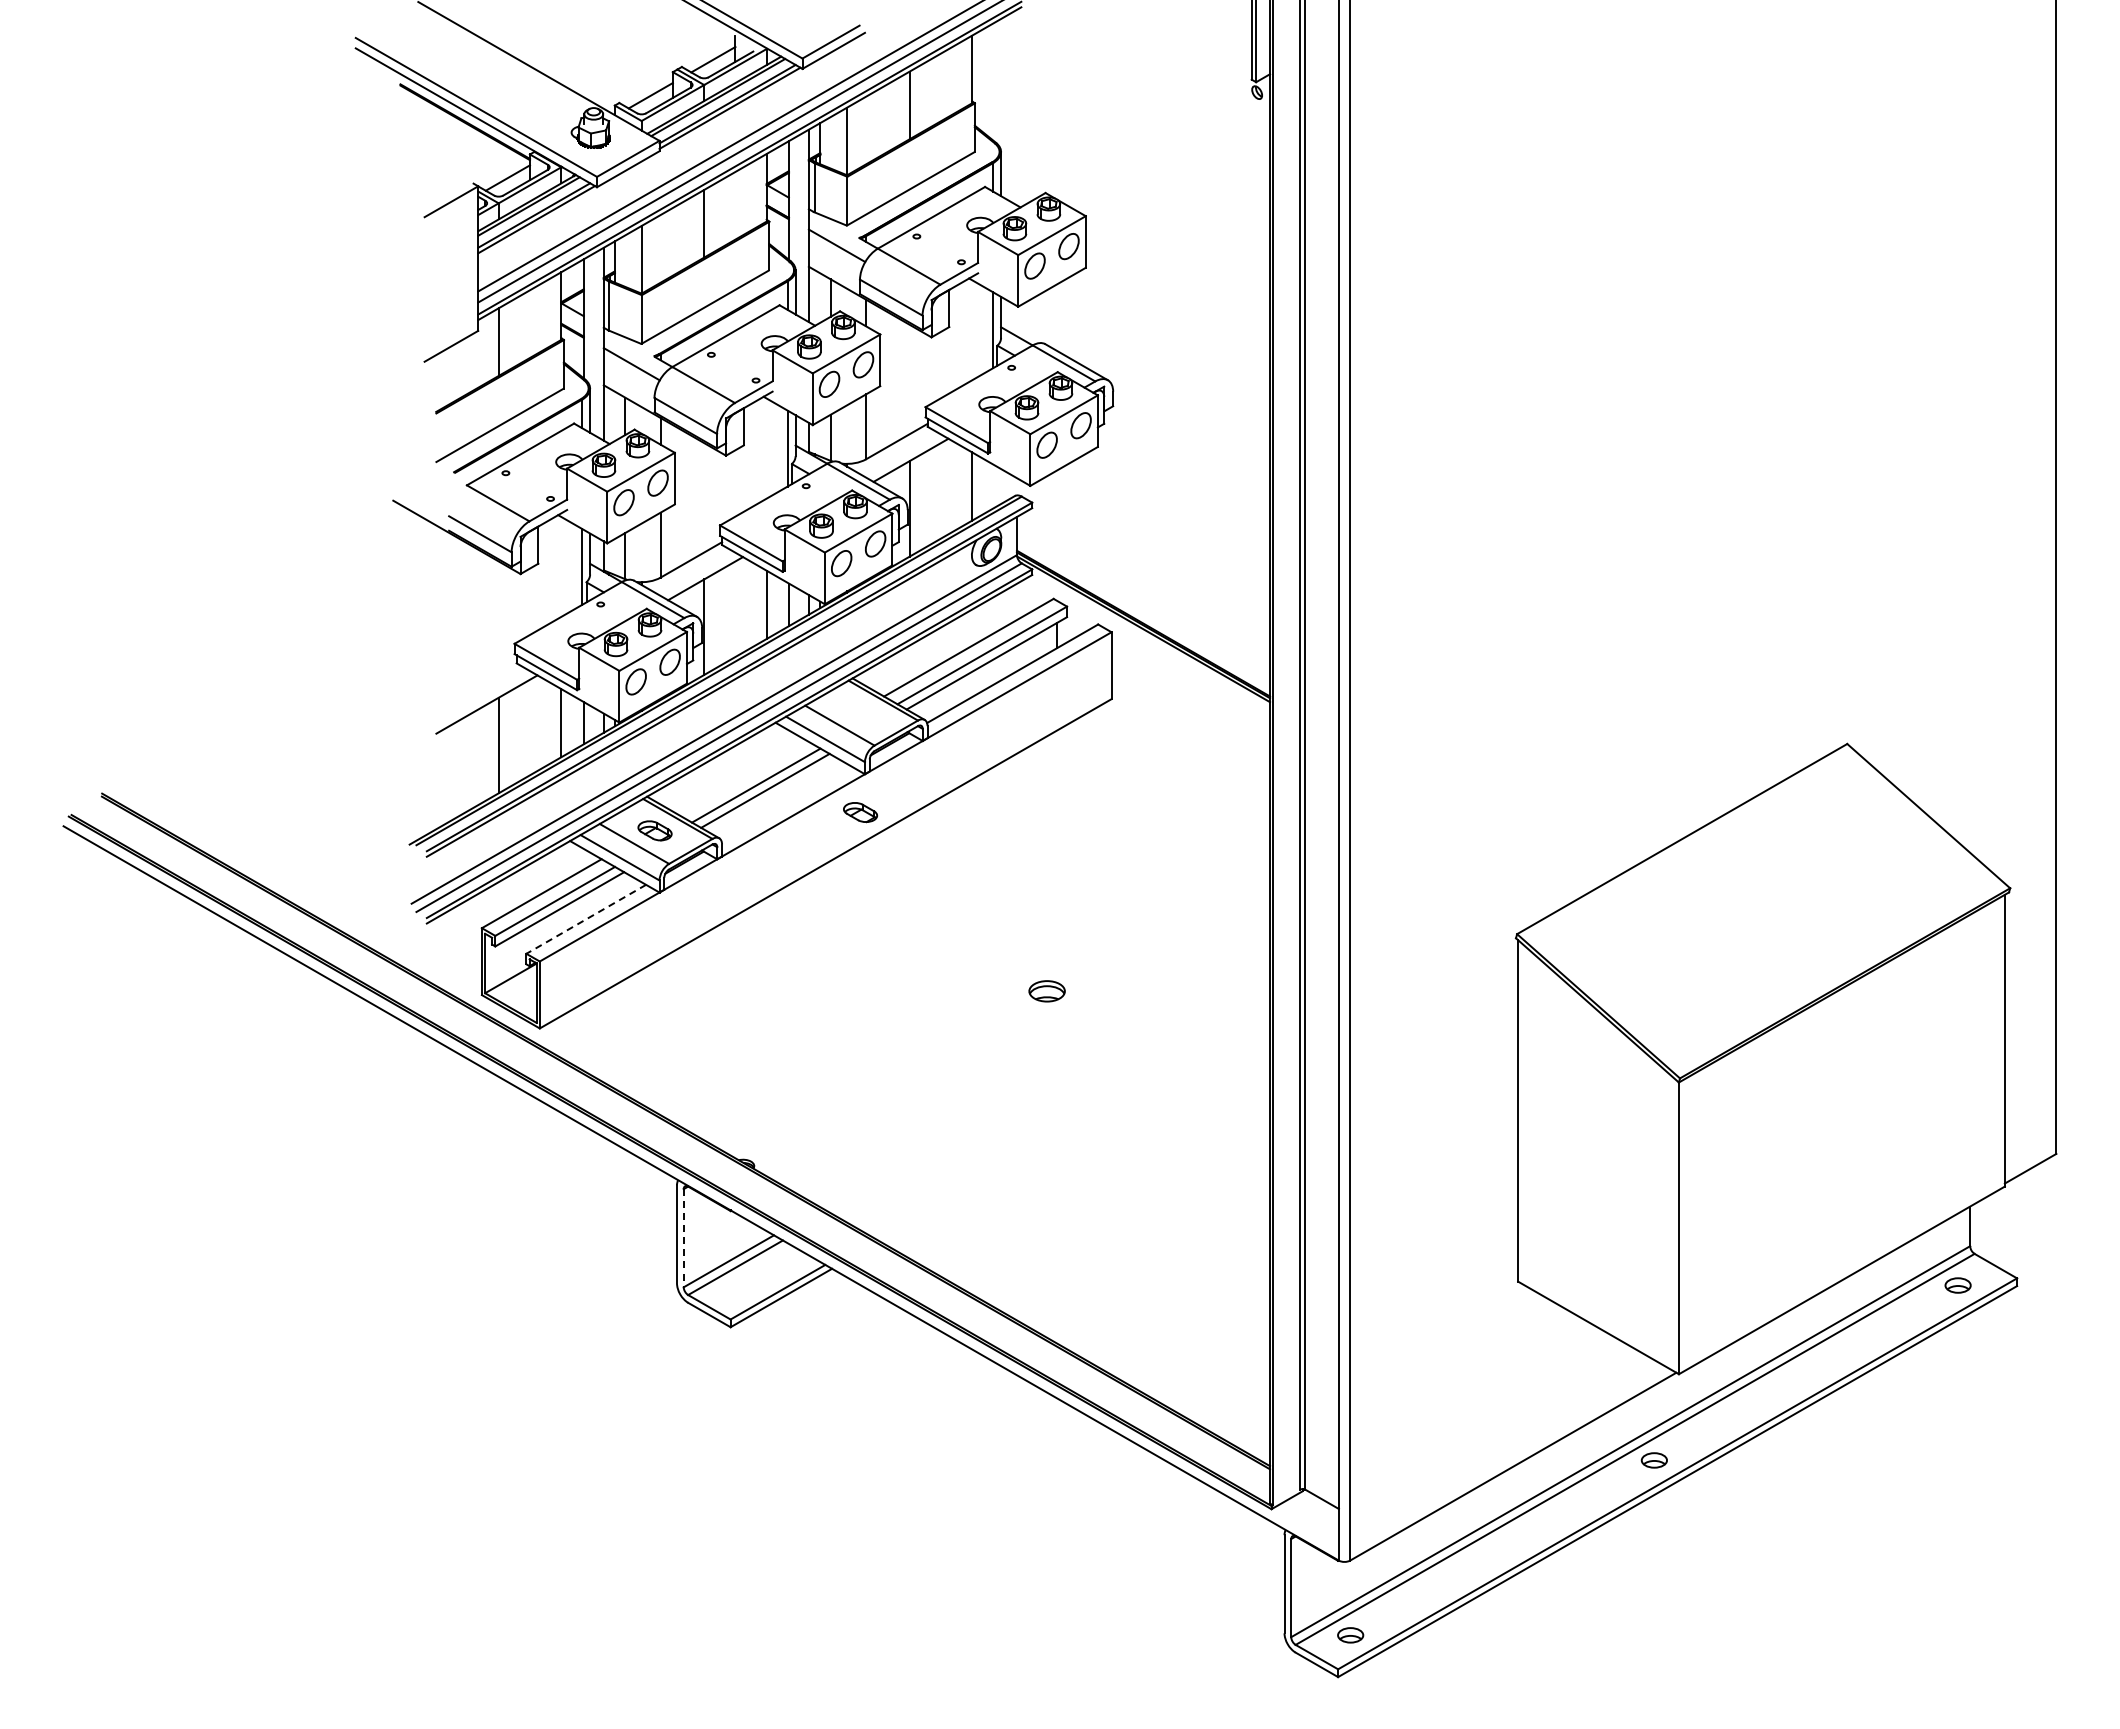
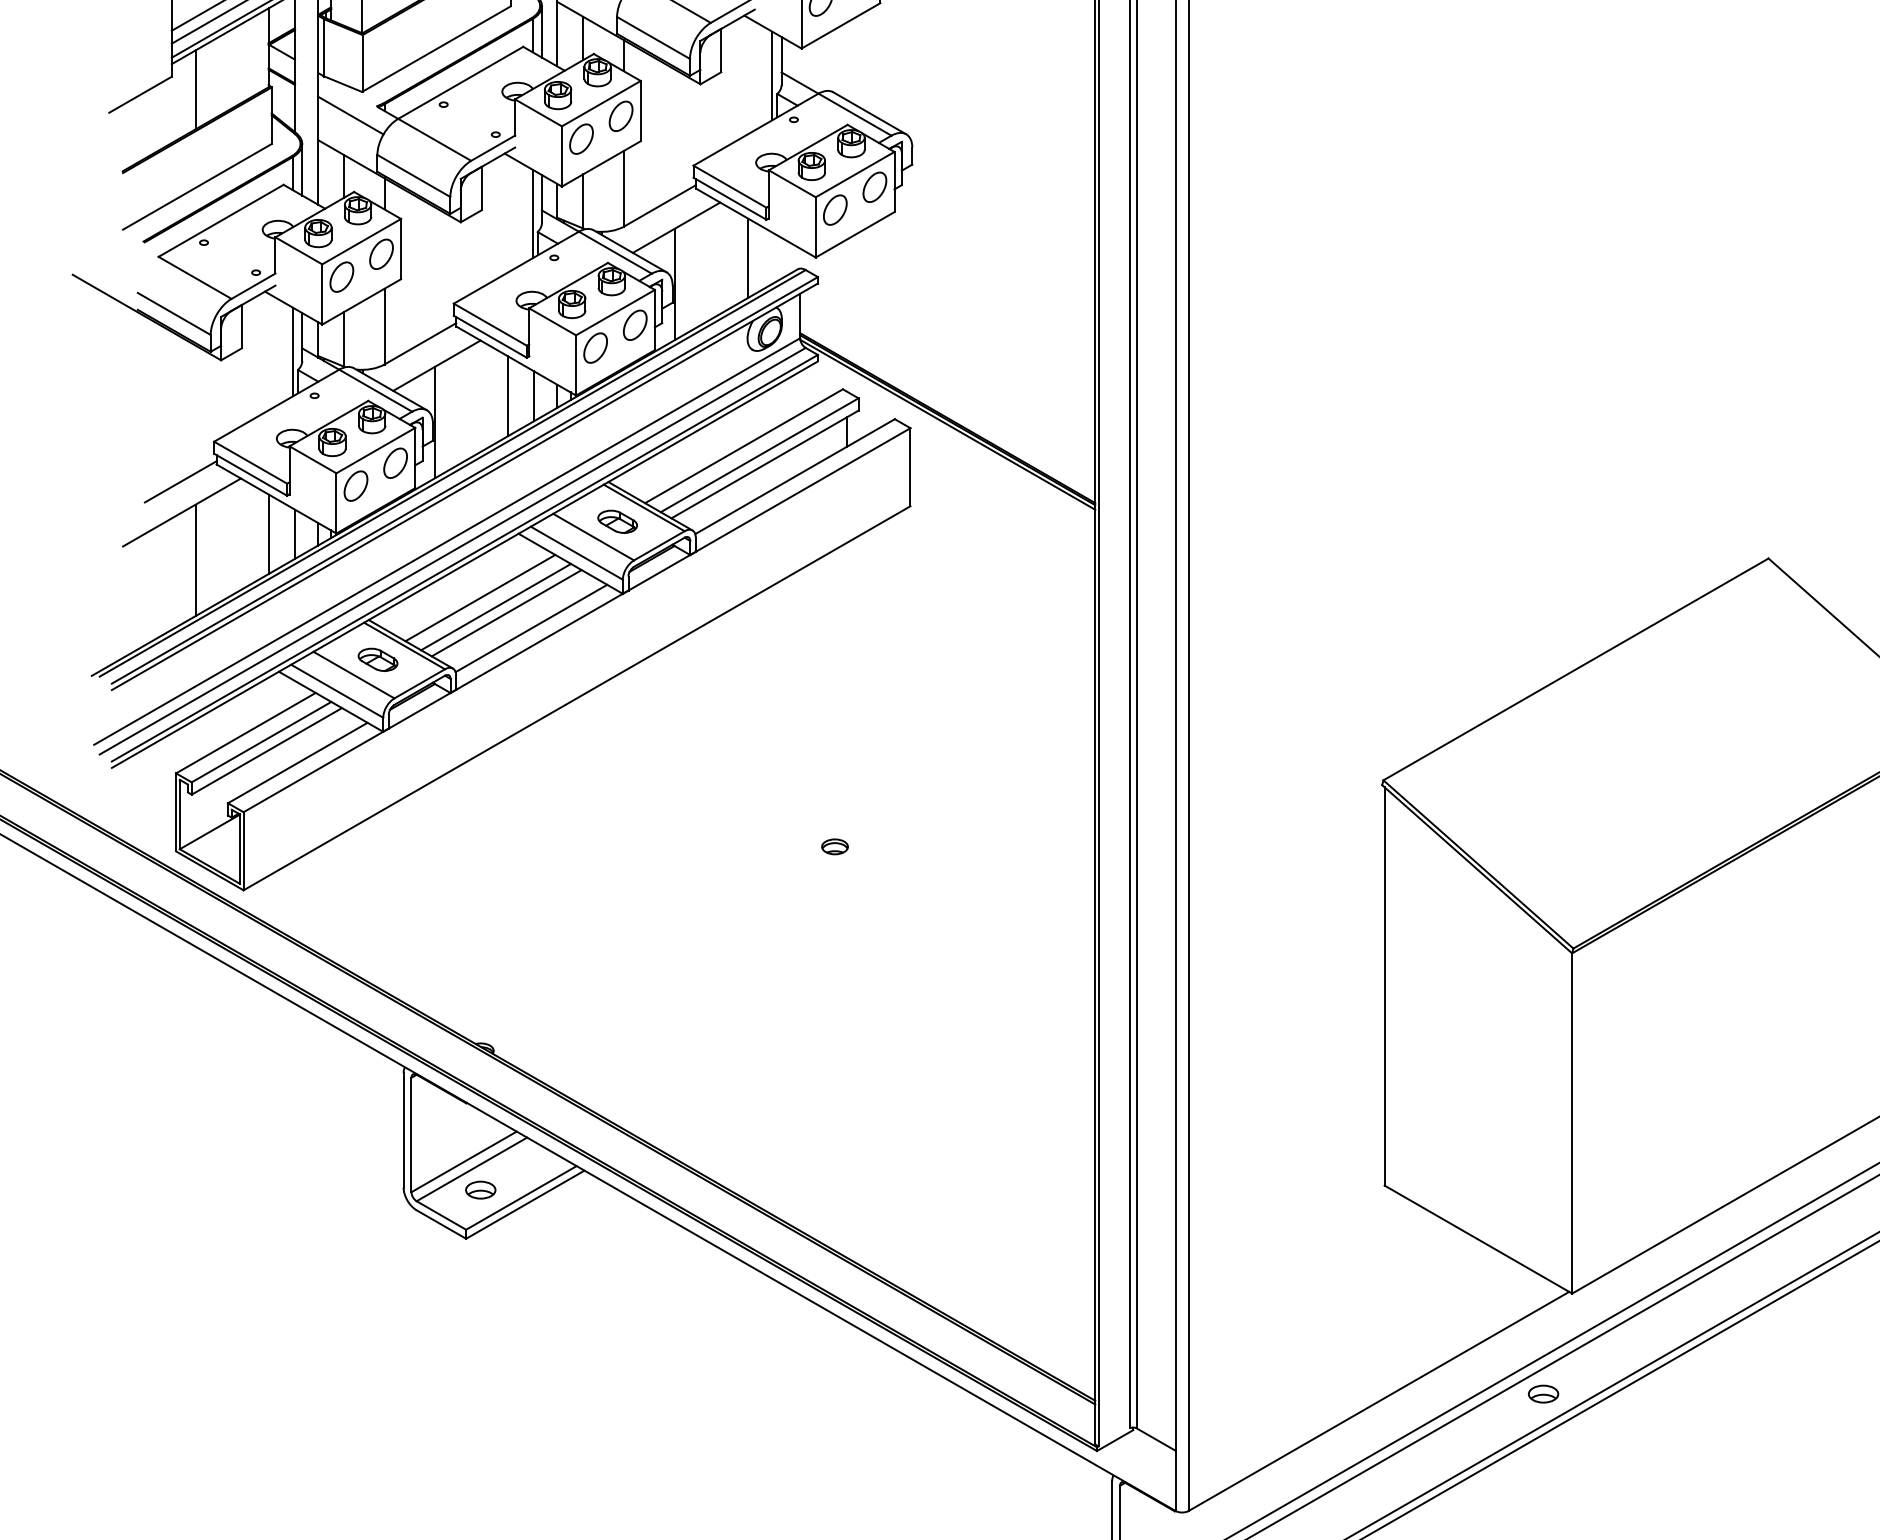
line: (485, 677) -> (180, 480), added
line: (742, 777) -> (480, 597), added
line: (786, 803) -> (531, 627), added
part: (860, 812) -> (617, 521), moved
line: (585, 919) -> (296, 763), dashed -> solid
part: (1046, 990) -> (834, 846), size x0.62
line: (683, 1238) -> (411, 1135), dashed -> solid
part: (742, 1285) -> (480, 1190), added

